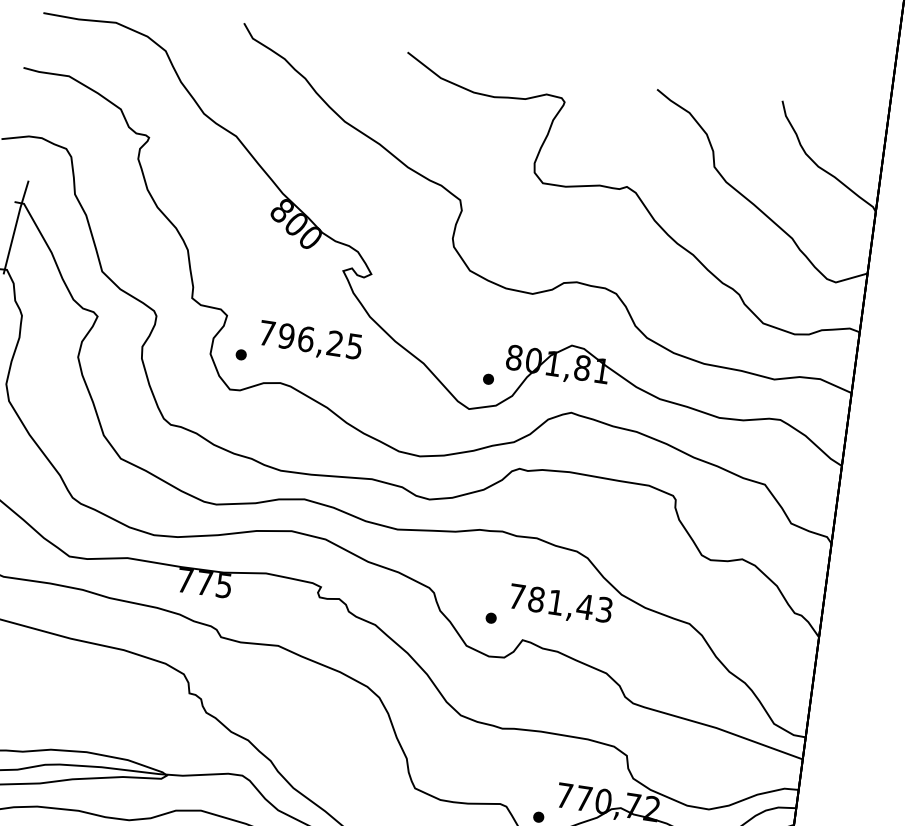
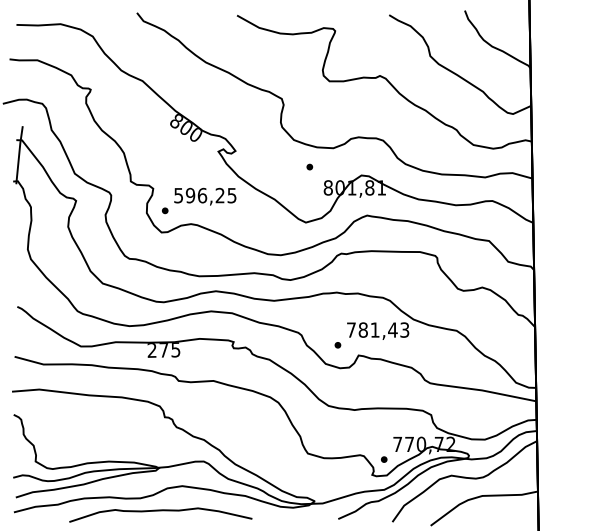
text: (266, 333) -> (178, 195), 796,25 -> 596,25
part: (488, 378) -> (309, 166), moved
text: (184, 580) -> (151, 350), 775 -> 275

